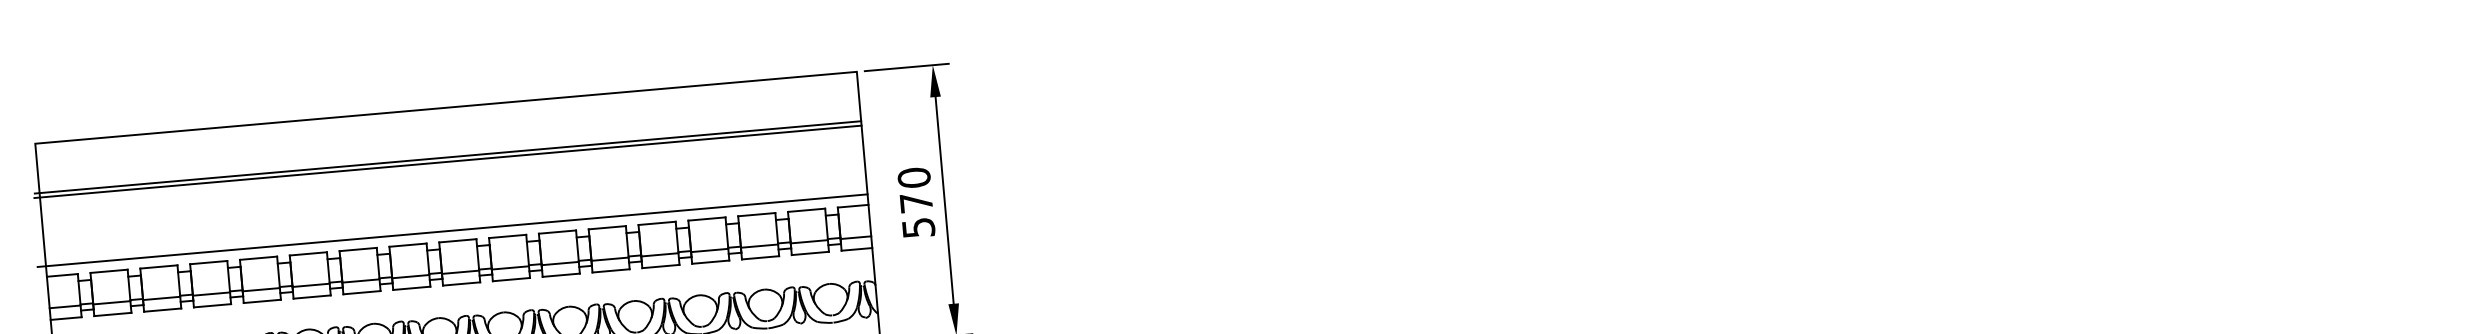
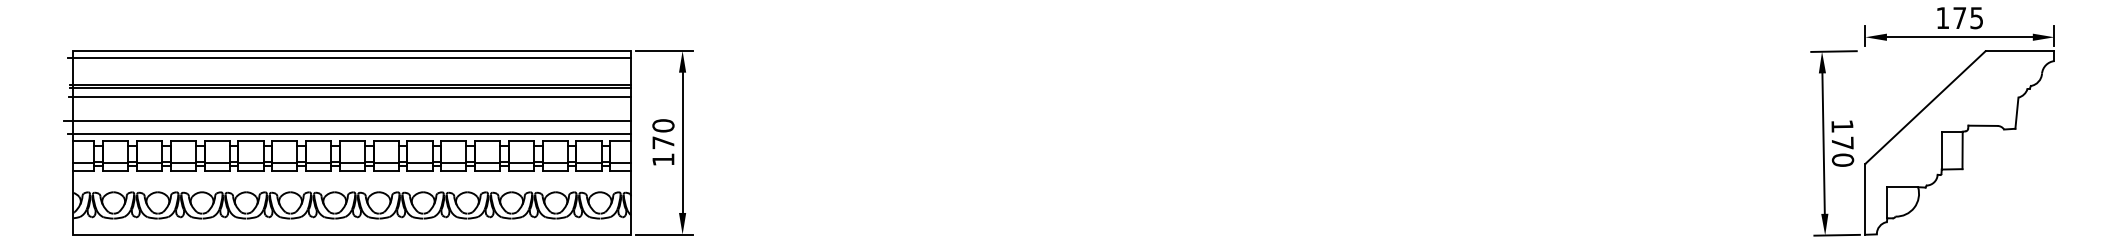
line: (442, 119) -> (349, 58), added
line: (449, 174) -> (350, 96), added
line: (448, 212) -> (347, 121), added
text: (918, 227) -> (663, 159), 570 -> 170

